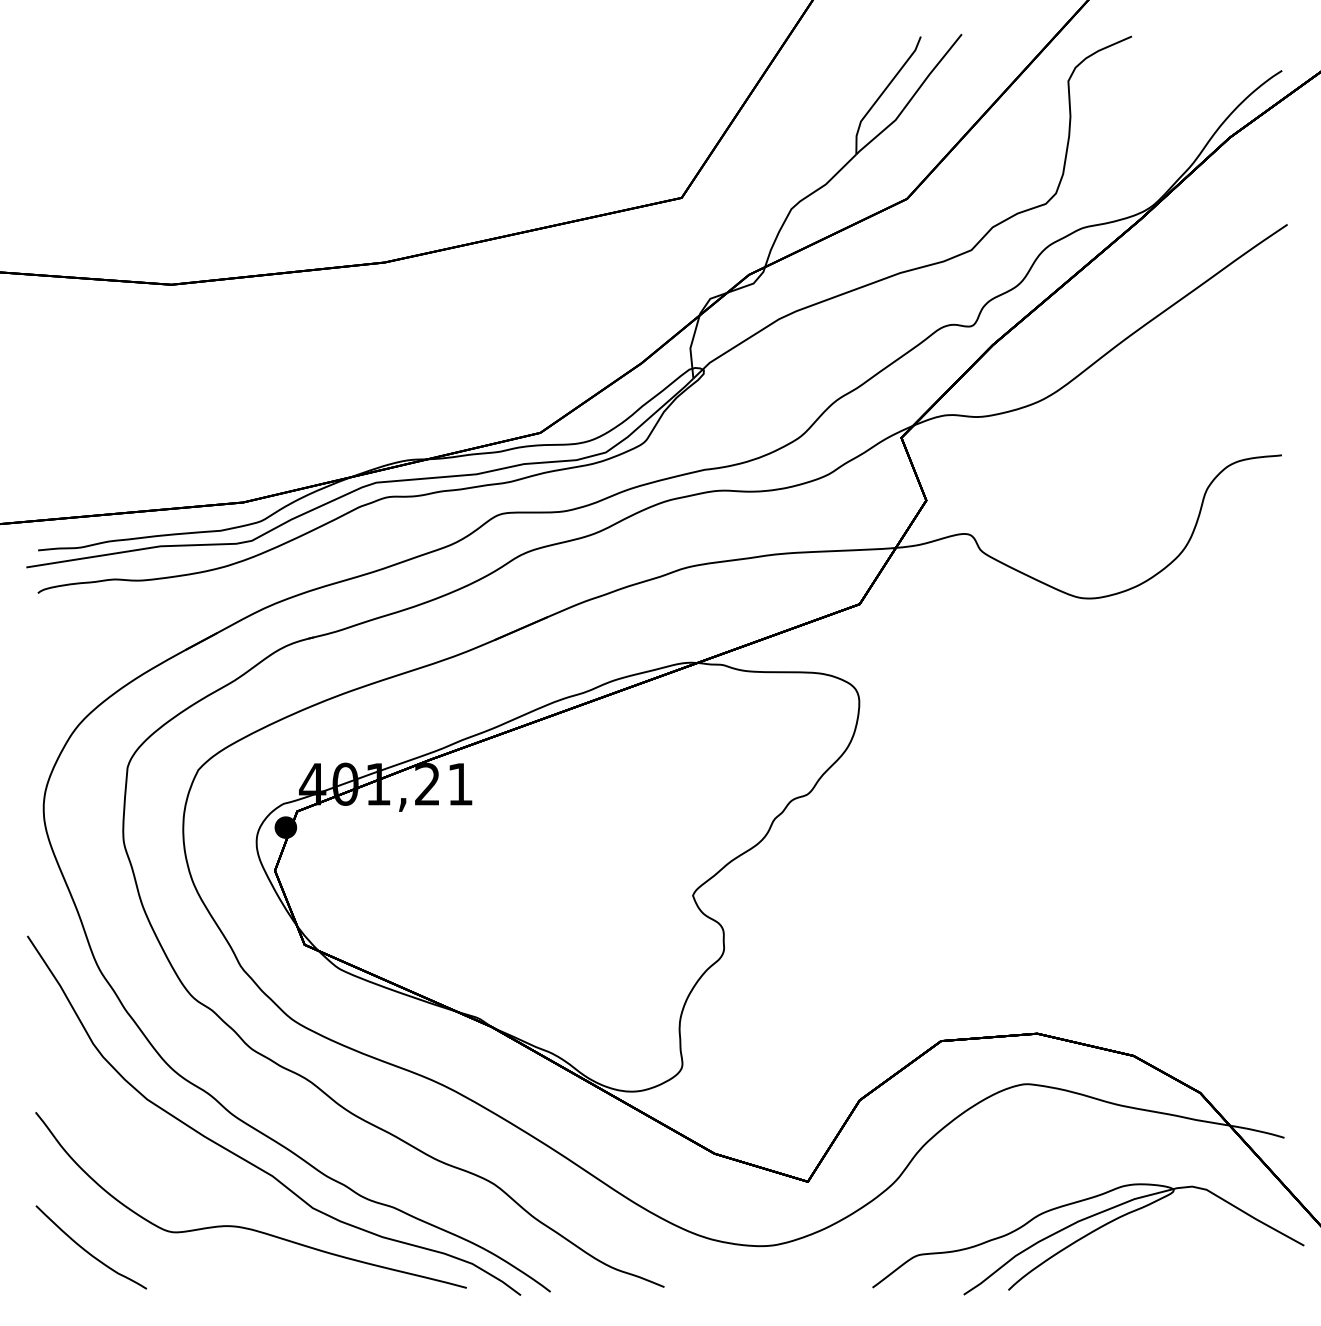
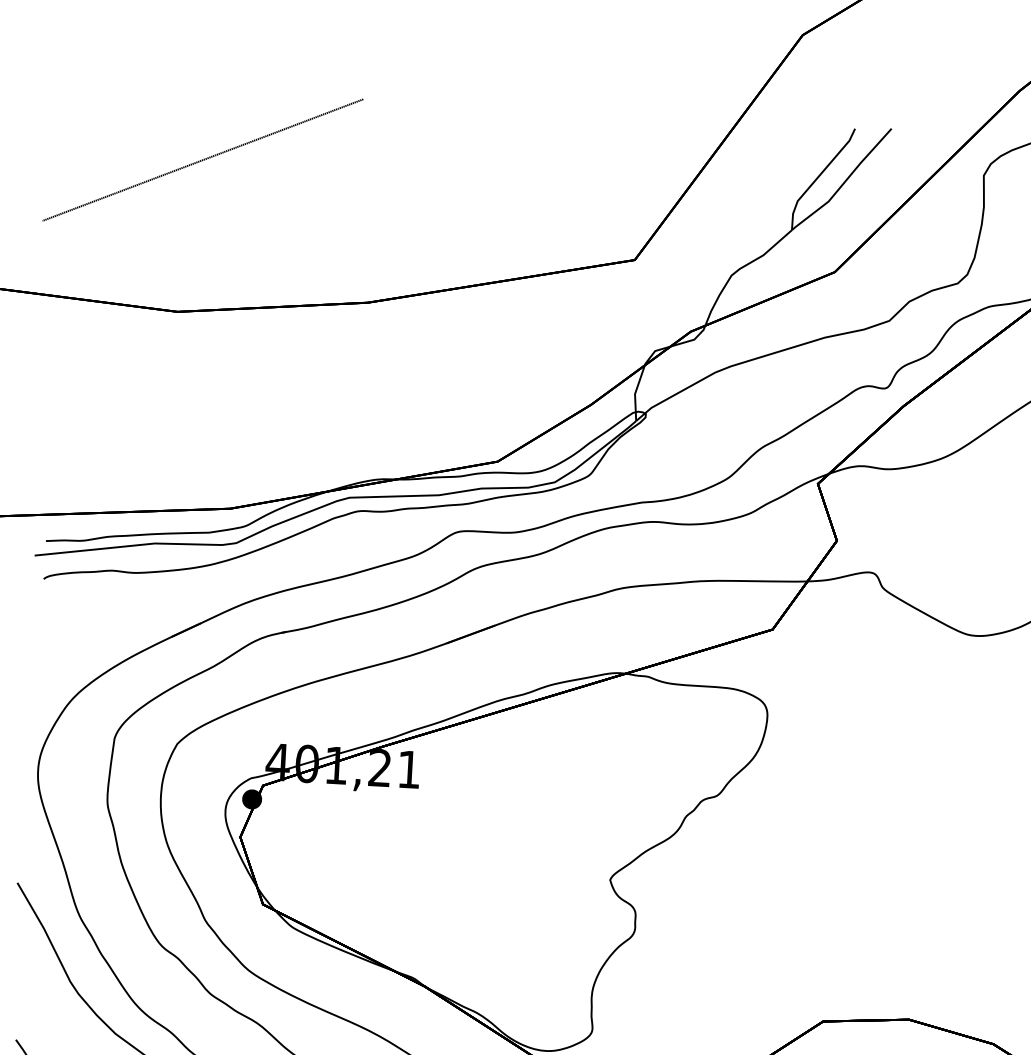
line: (190, 112) -> (202, 159), added

